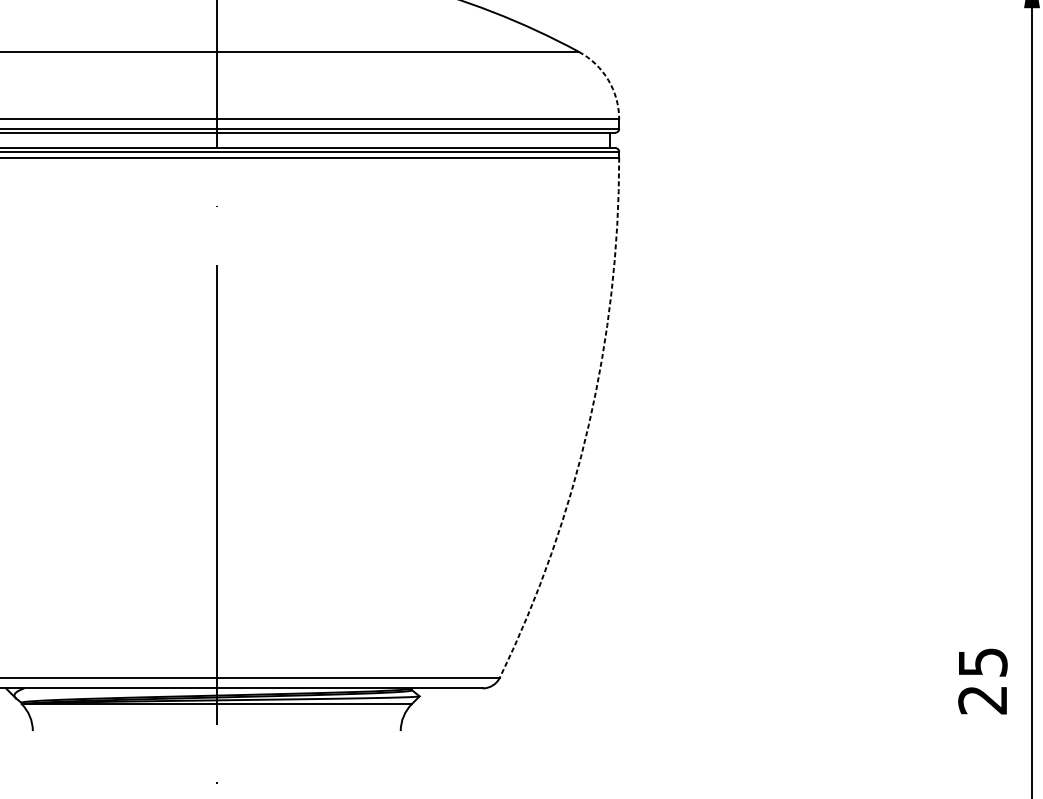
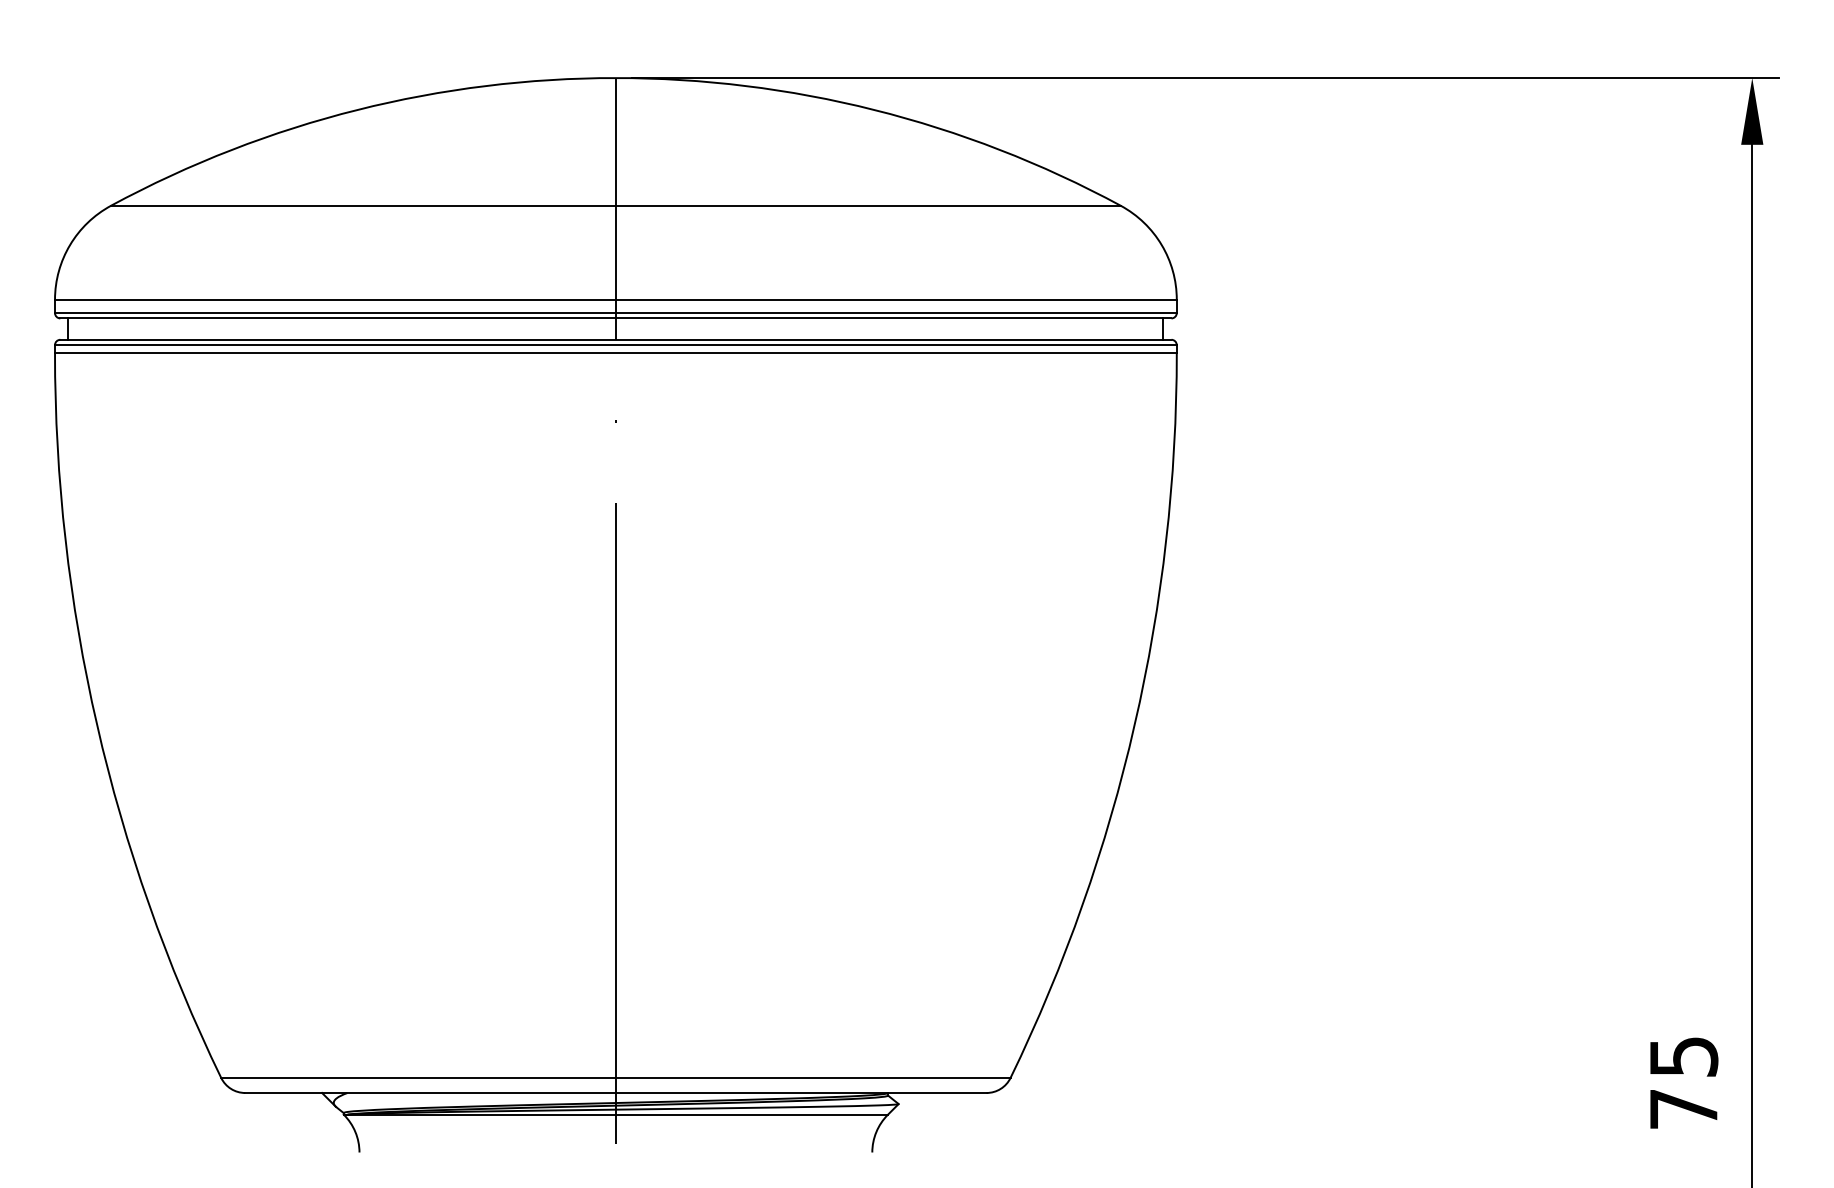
arc: (608, 80) -> (1161, 245), dashed -> solid
arc: (588, 424) -> (1134, 724), dashed -> solid
text: (982, 700) -> (1683, 1109), 25 -> 75

